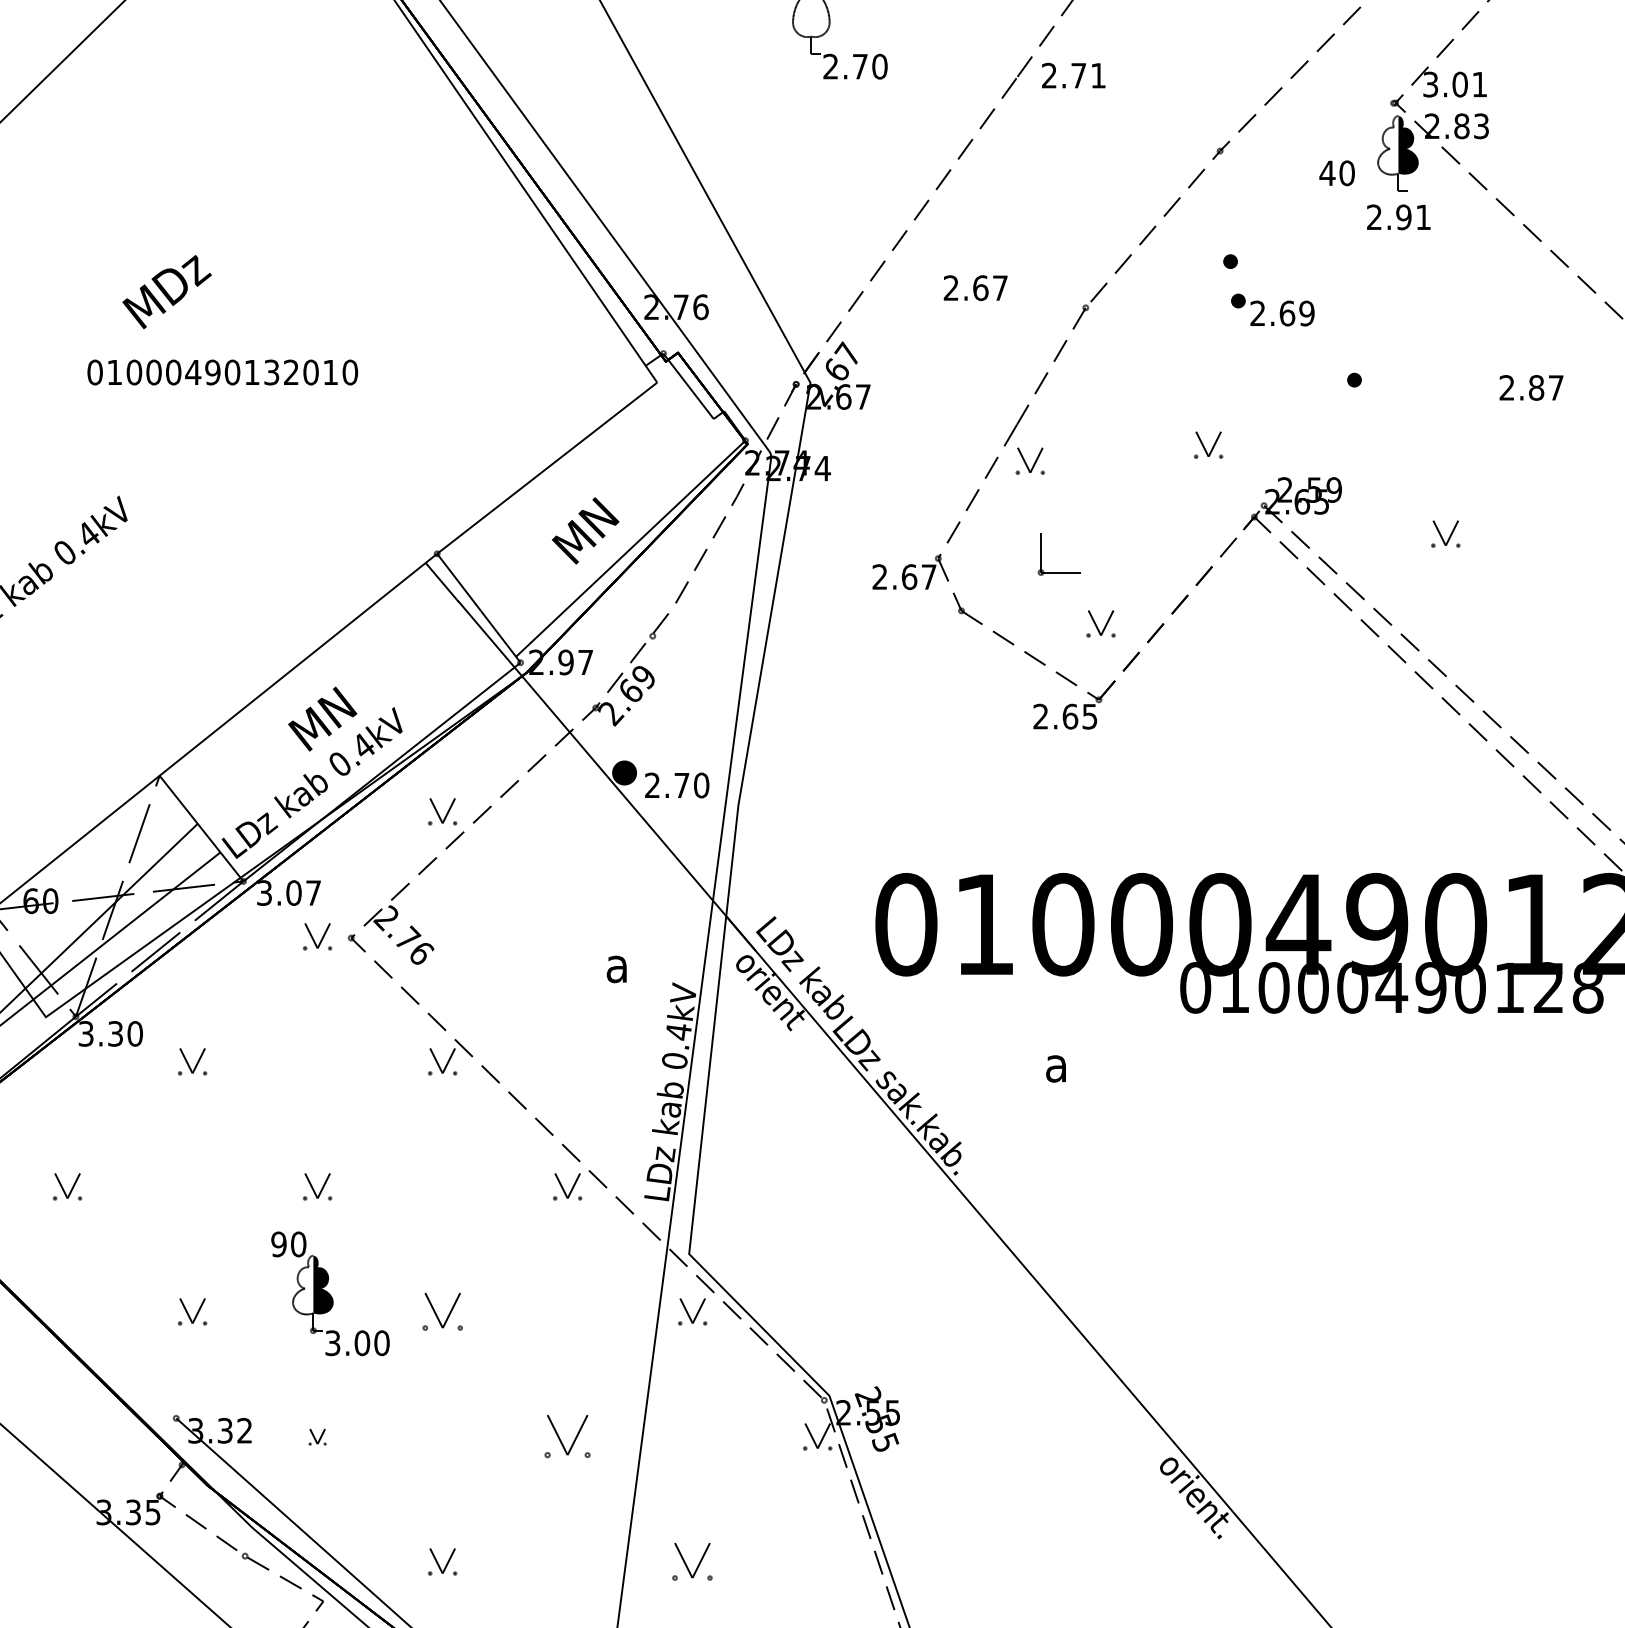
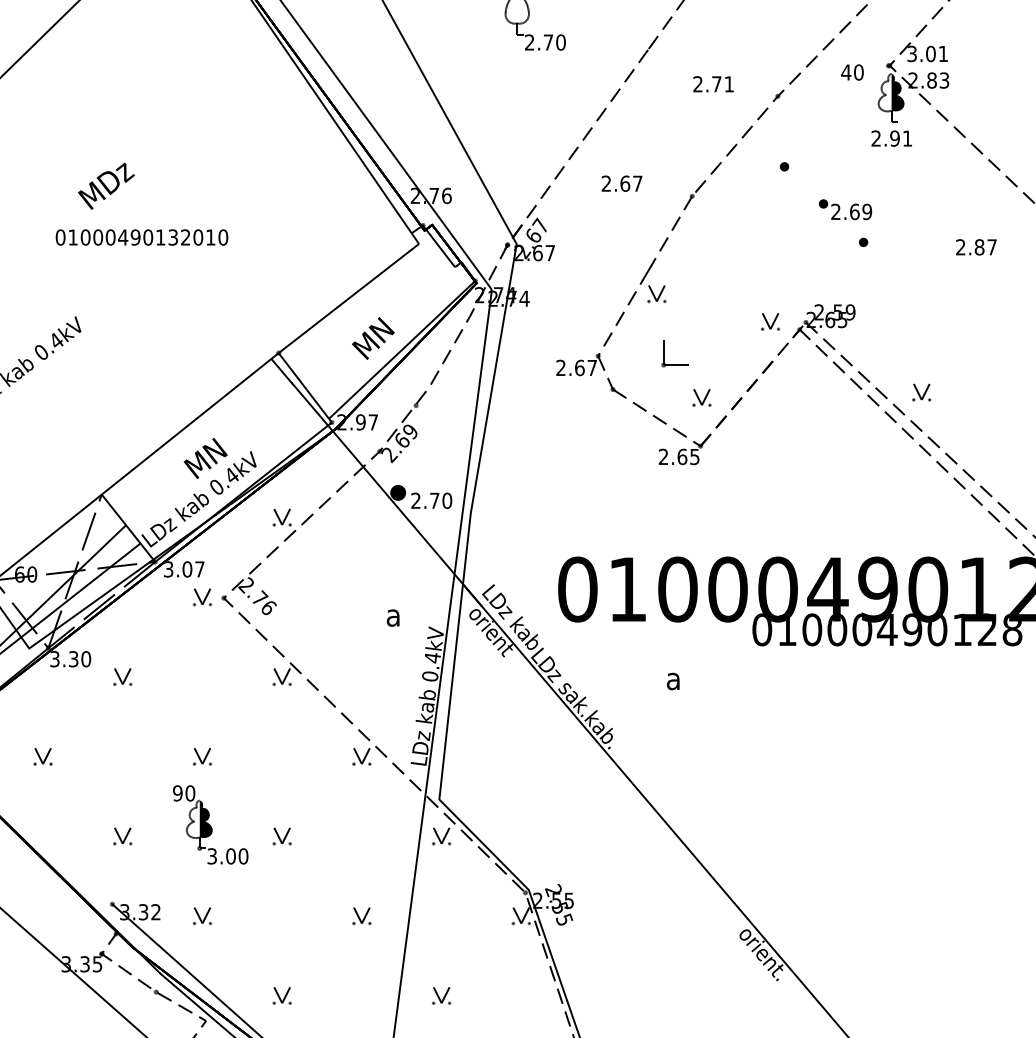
text: (1073, 76) -> (713, 84), moved
text: (1337, 173) -> (852, 72), moved
text: (1272, 309) -> (845, 209), moved
part: (1208, 444) -> (770, 321), moved
part: (1445, 534) -> (921, 392), moved
part: (441, 1311) -> (281, 836), size x0.71
part: (317, 1437) -> (202, 916), size x1.67
part: (567, 1437) -> (361, 916), size x0.62
part: (692, 1561) -> (441, 995), size x0.71

